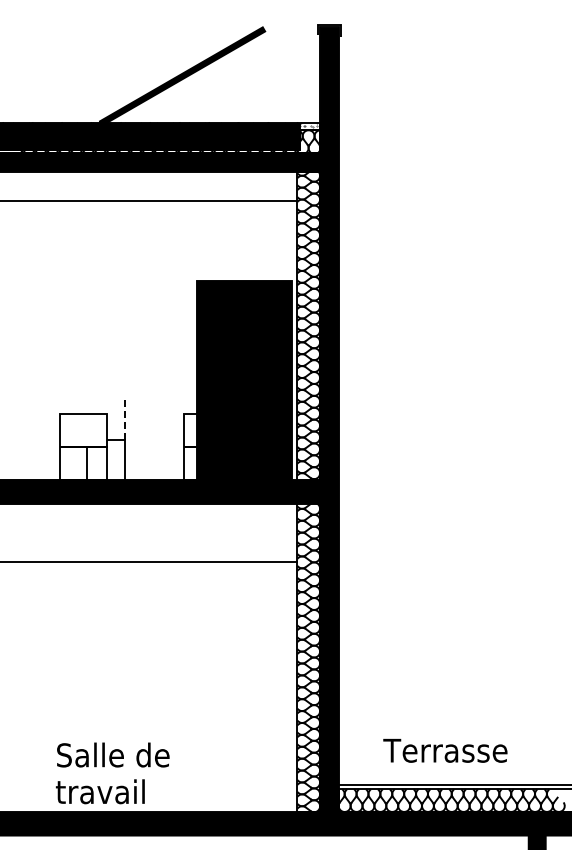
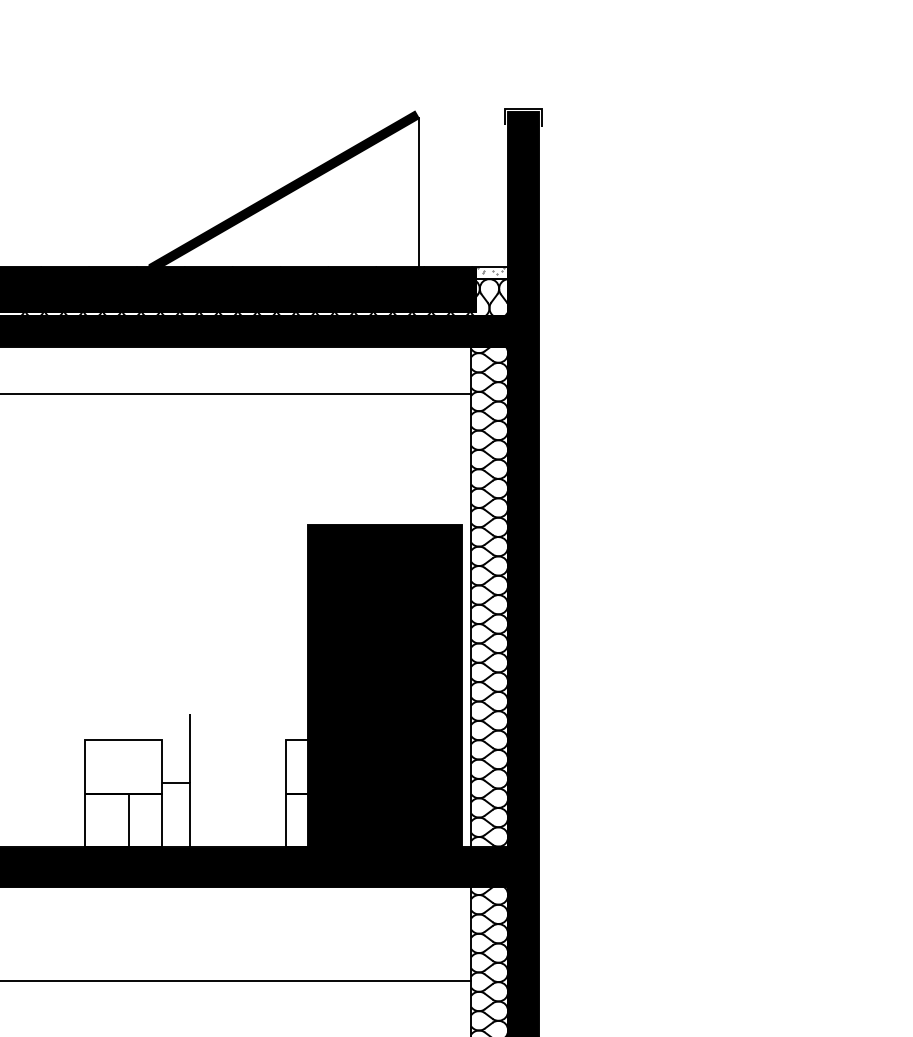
line: (265, 76) -> (419, 191), added
line: (124, 418) -> (189, 748), dashed -> solid

